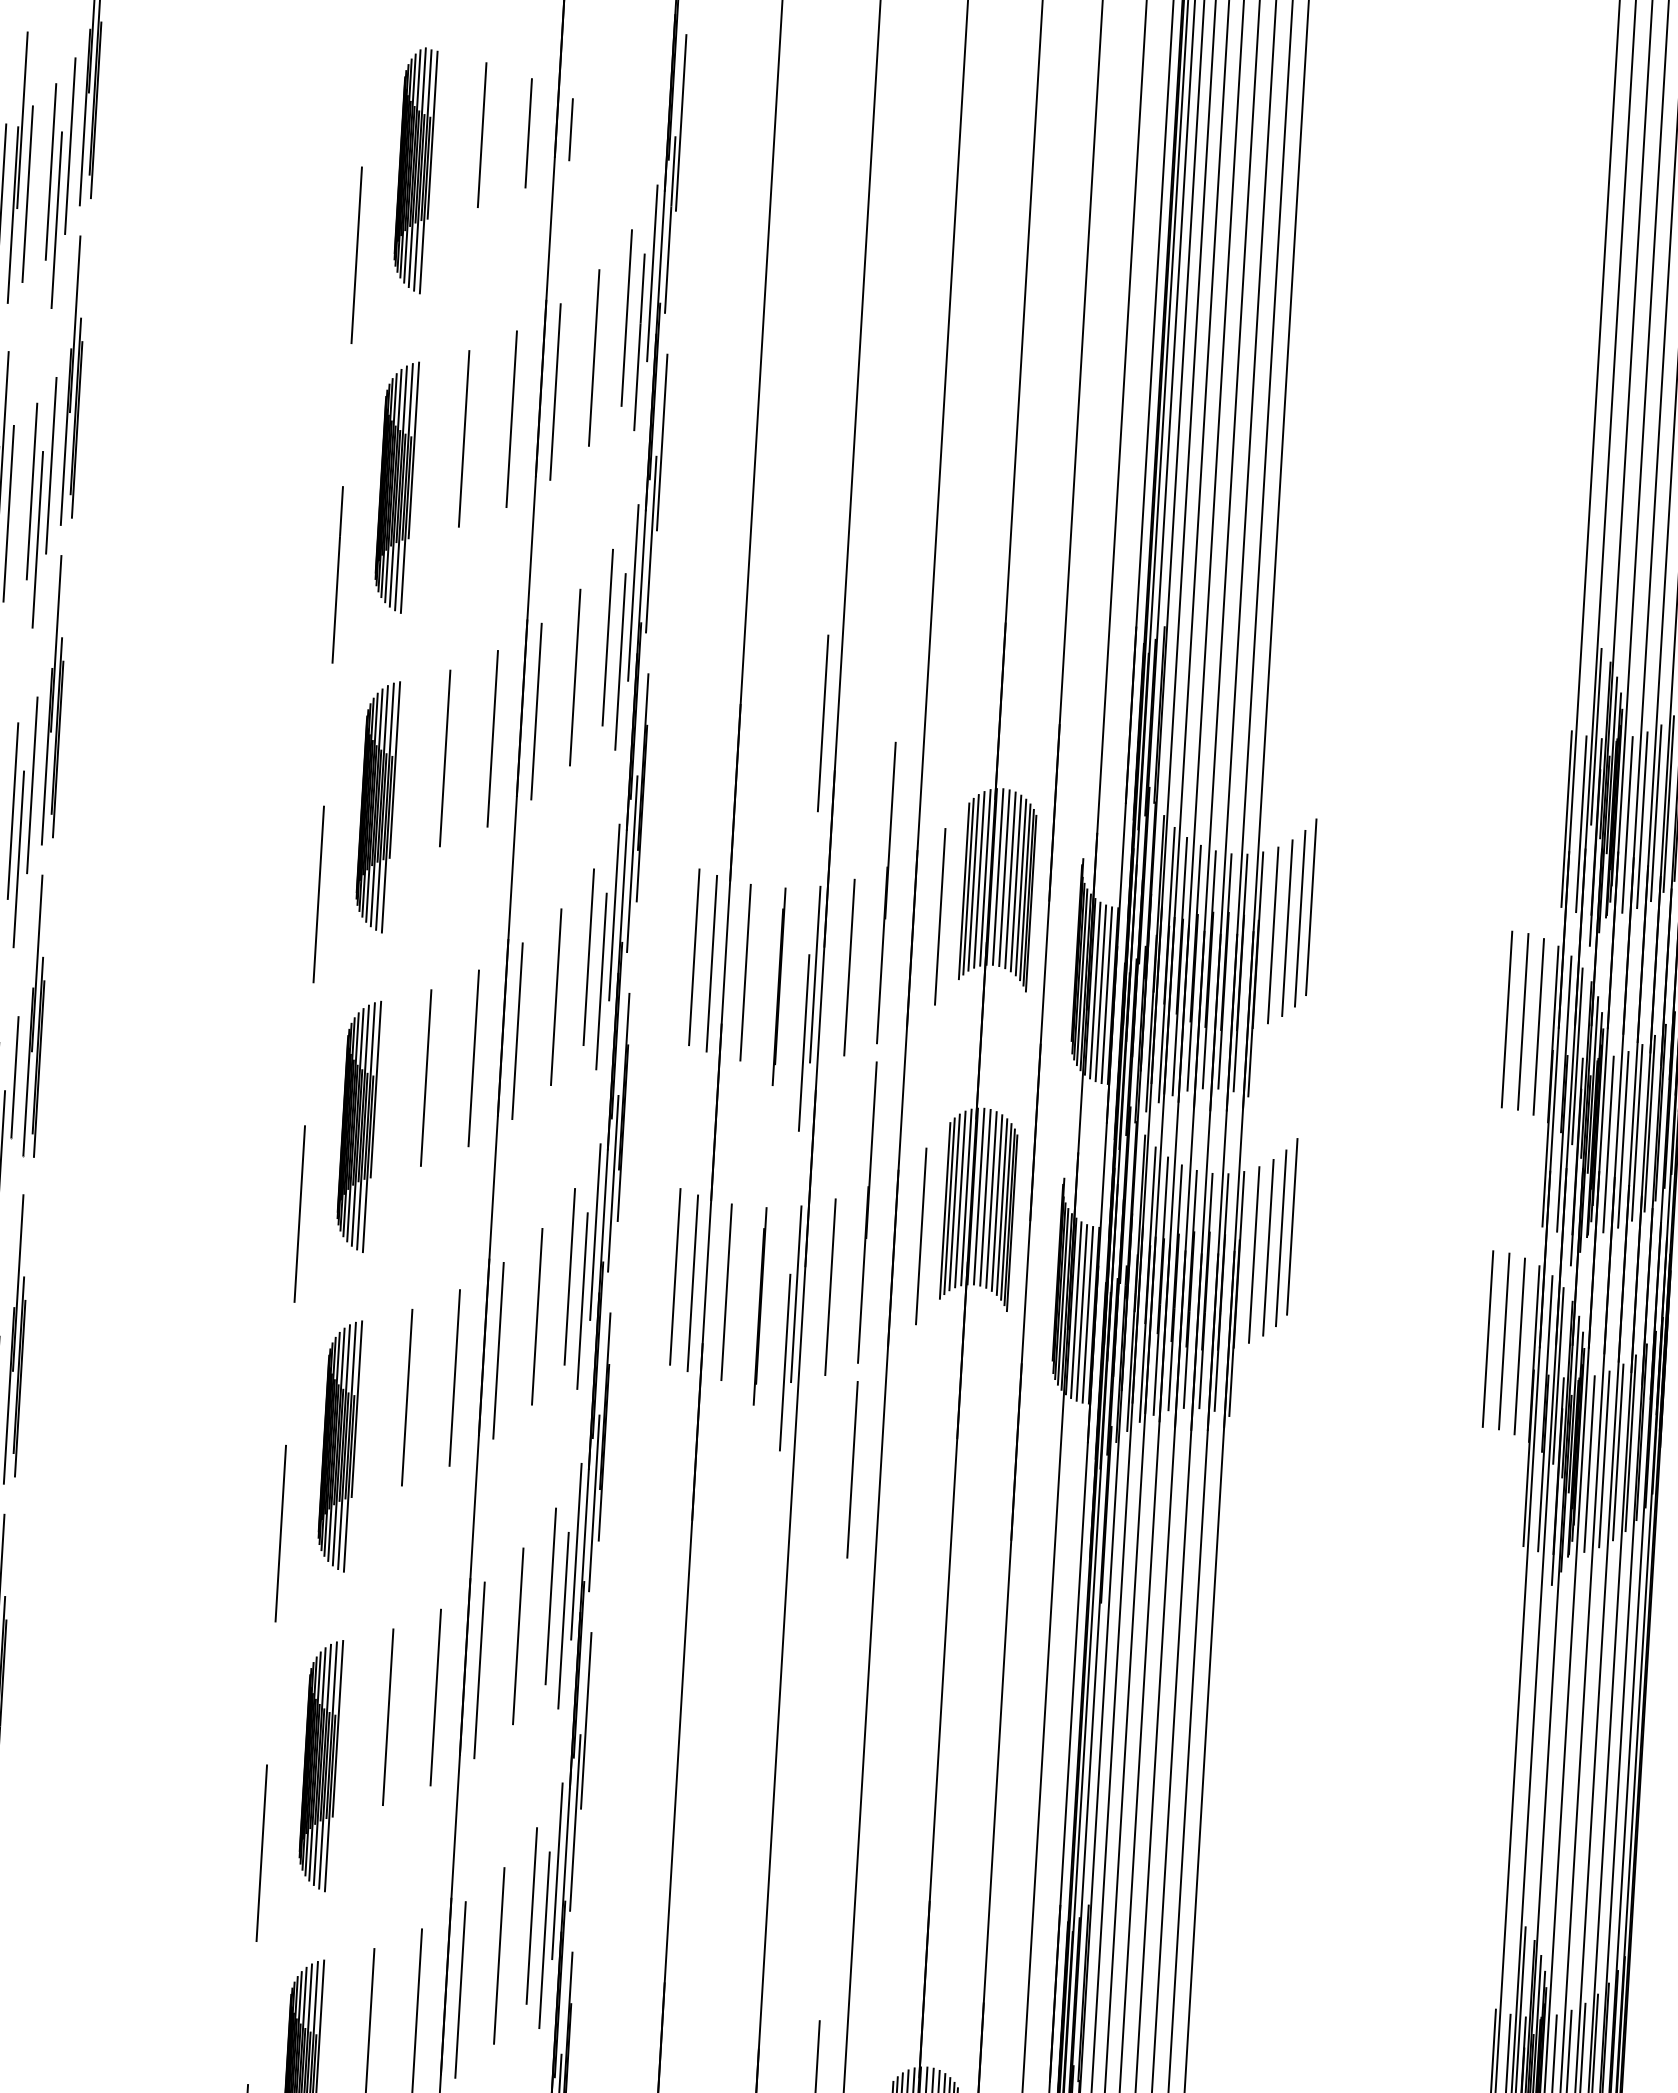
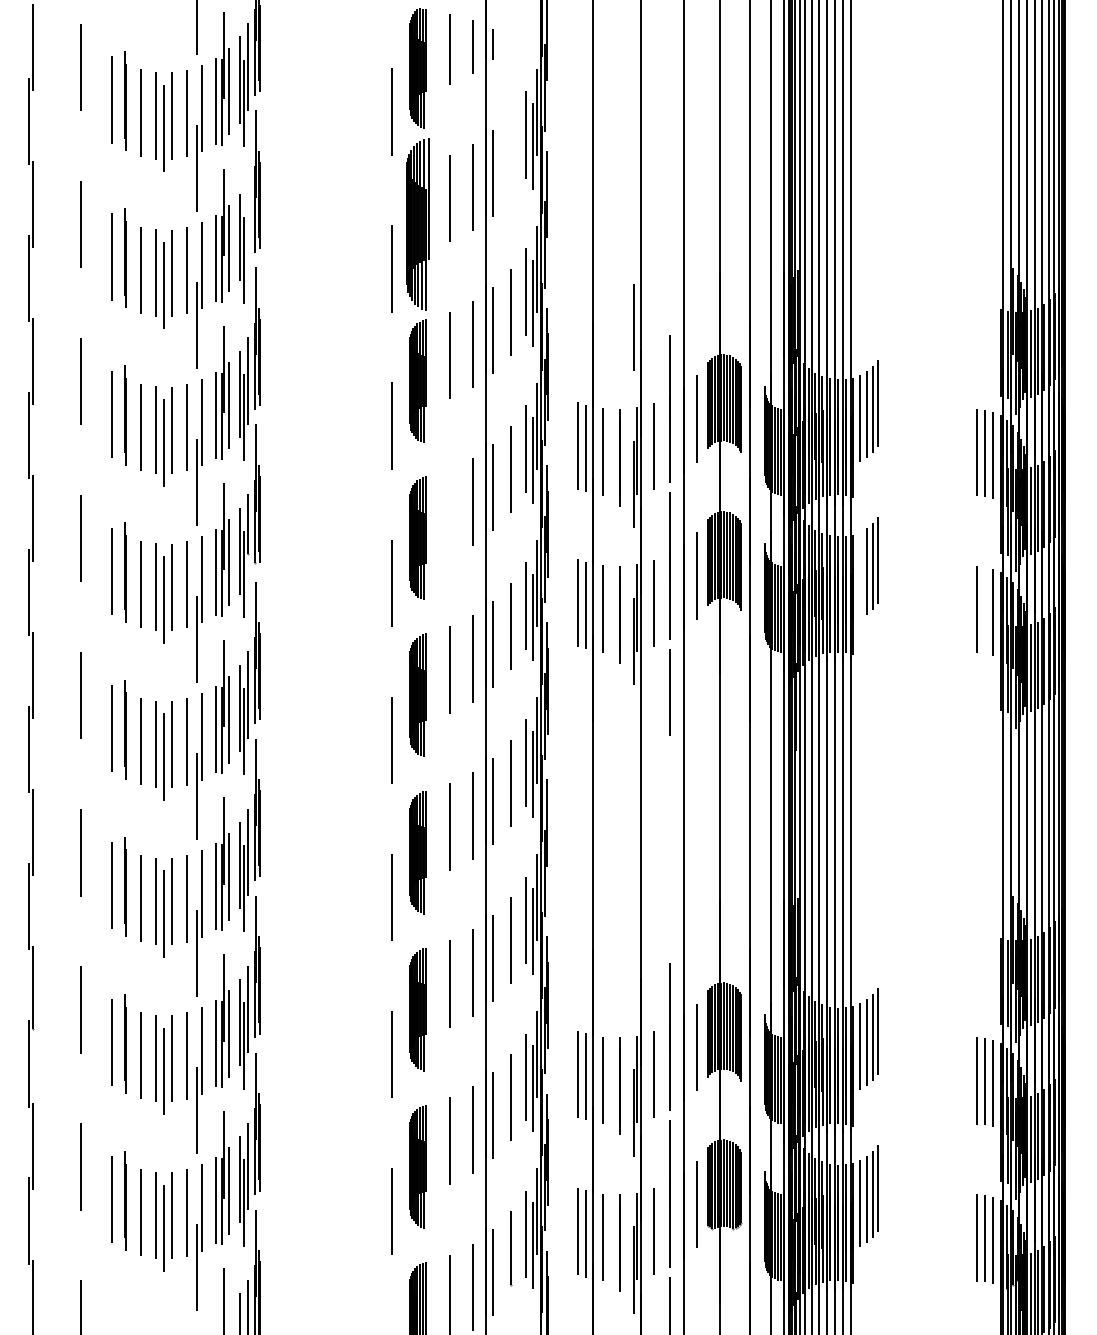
line: (594, 358) -> (511, 155), removed
line: (51, 464) -> (248, 223), removed
part: (395, 485) -> (417, 223), size x1.4
line: (425, 1077) -> (449, 512), removed
line: (1254, 1255) -> (860, 575), removed
line: (1504, 1341) -> (985, 610), removed

